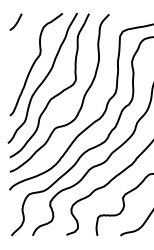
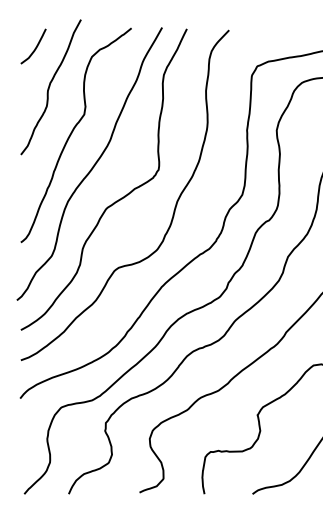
curve: (24, 41) -> (51, 87), added

